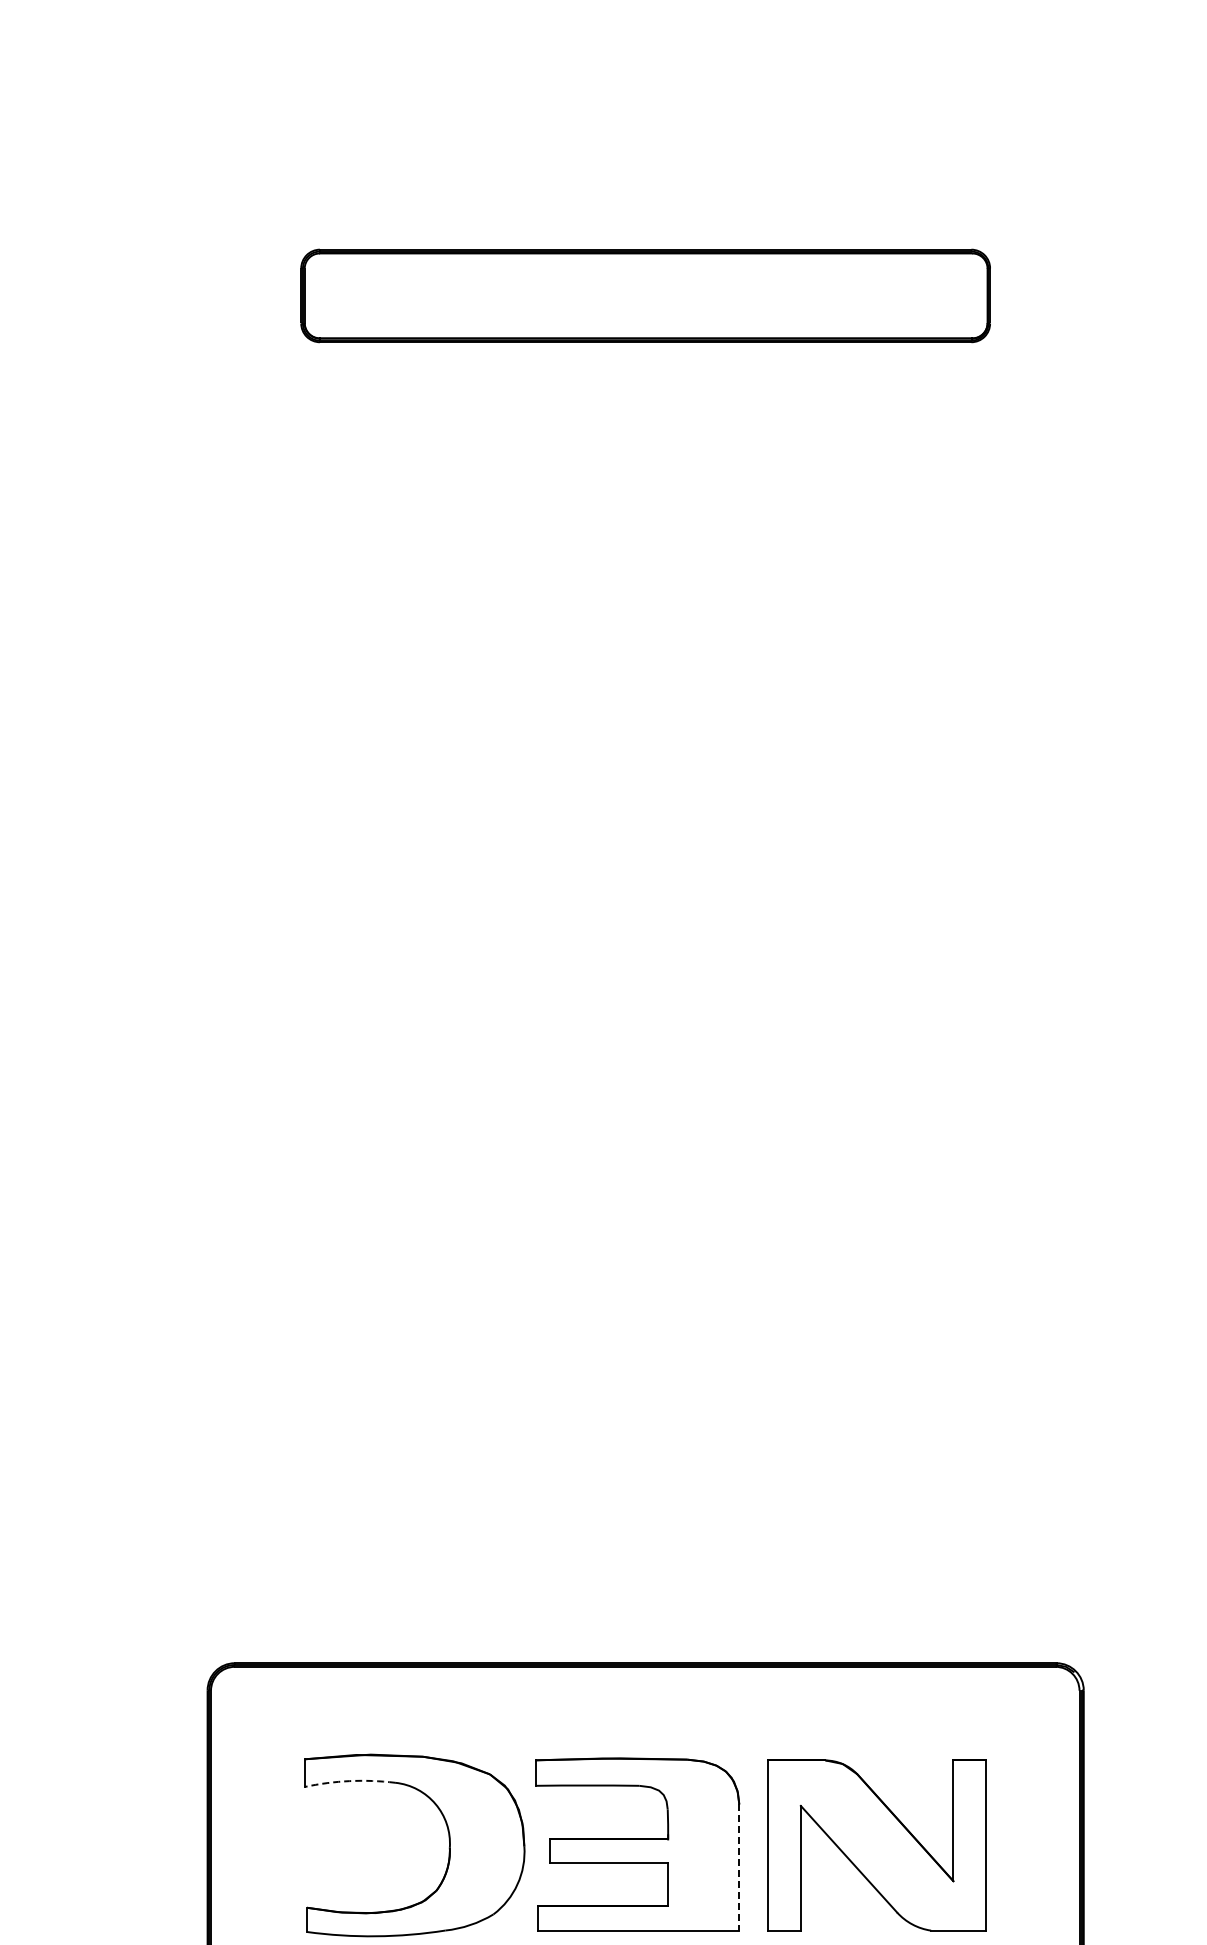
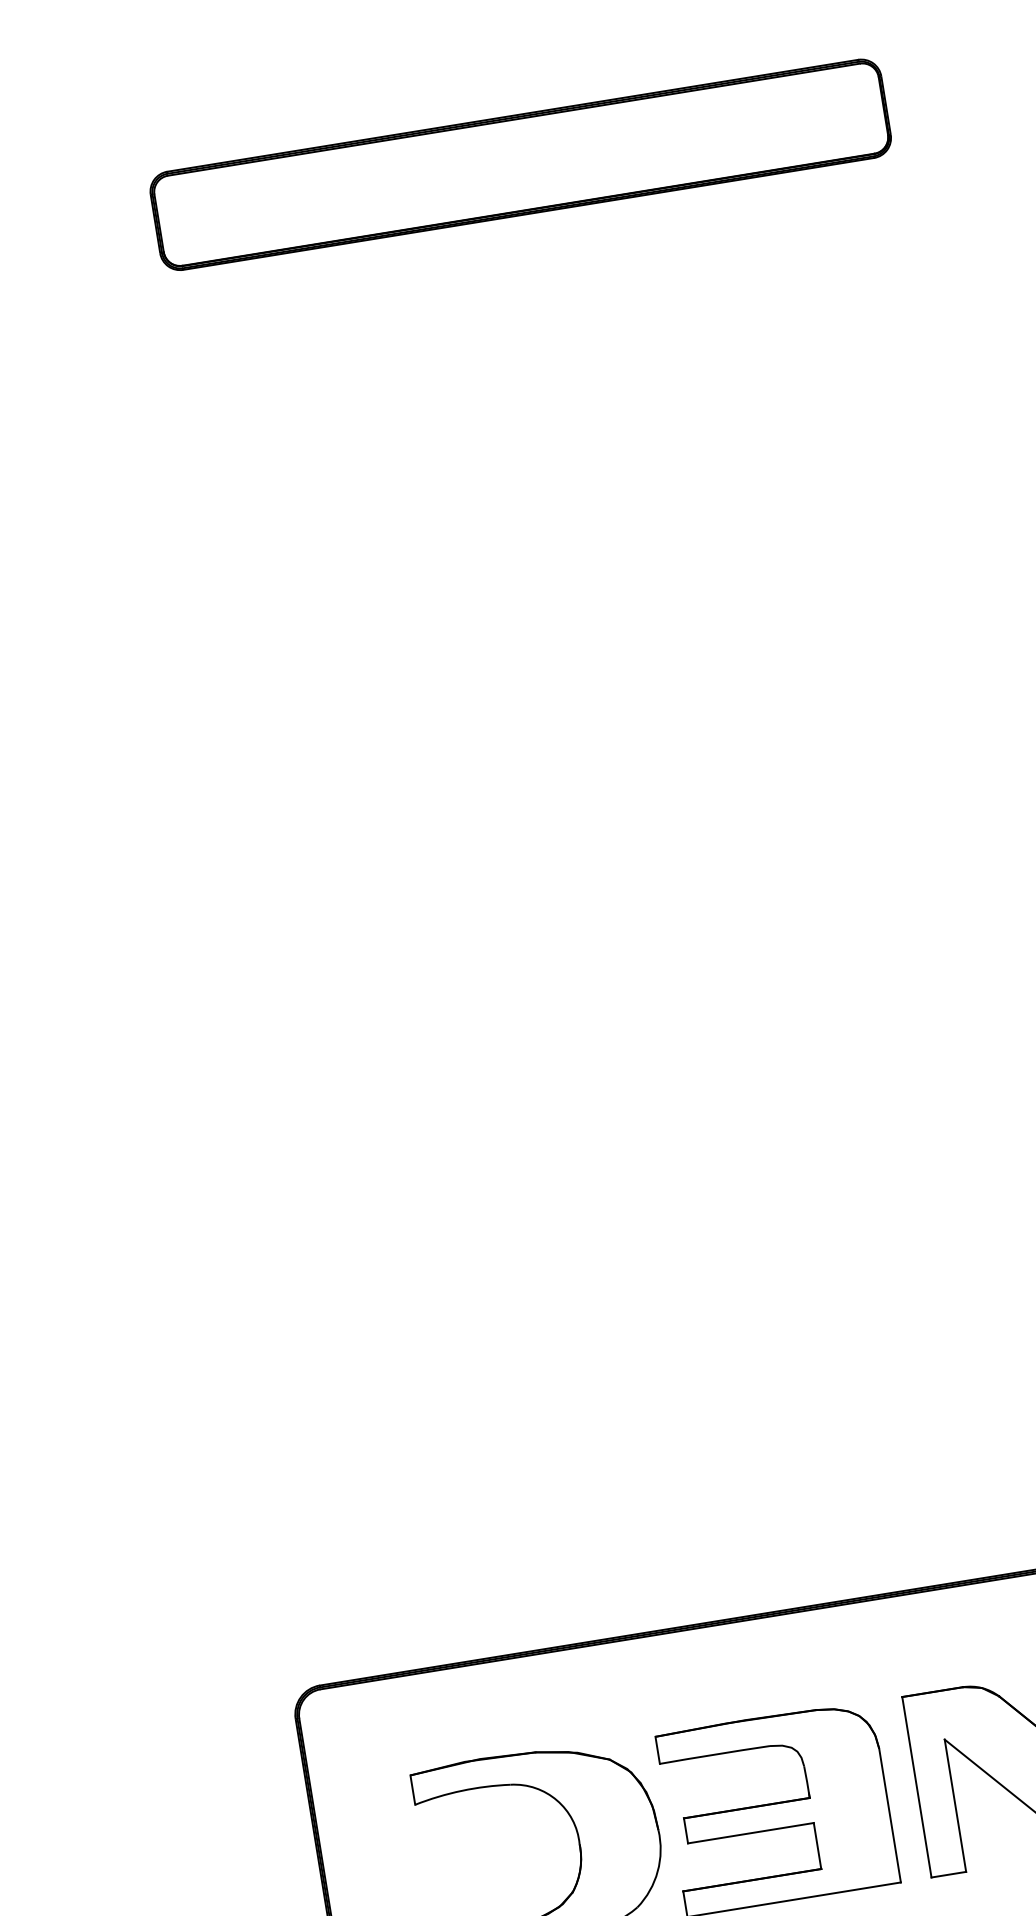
arc: (349, 1781) -> (461, 1791), dashed -> solid
line: (739, 1868) -> (890, 1816), dashed -> solid

